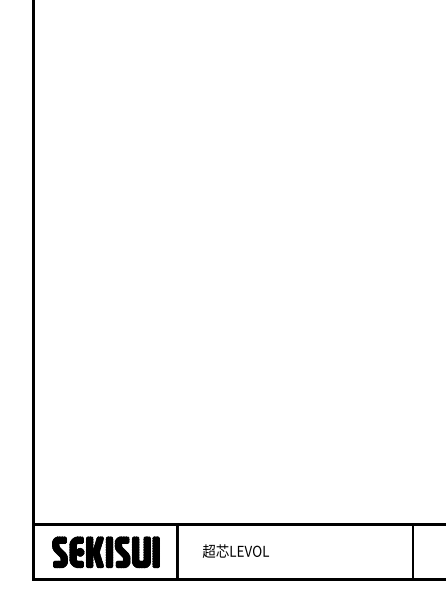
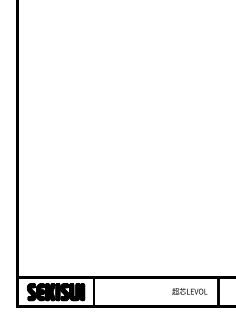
text: (235, 551) -> (189, 291), moved

